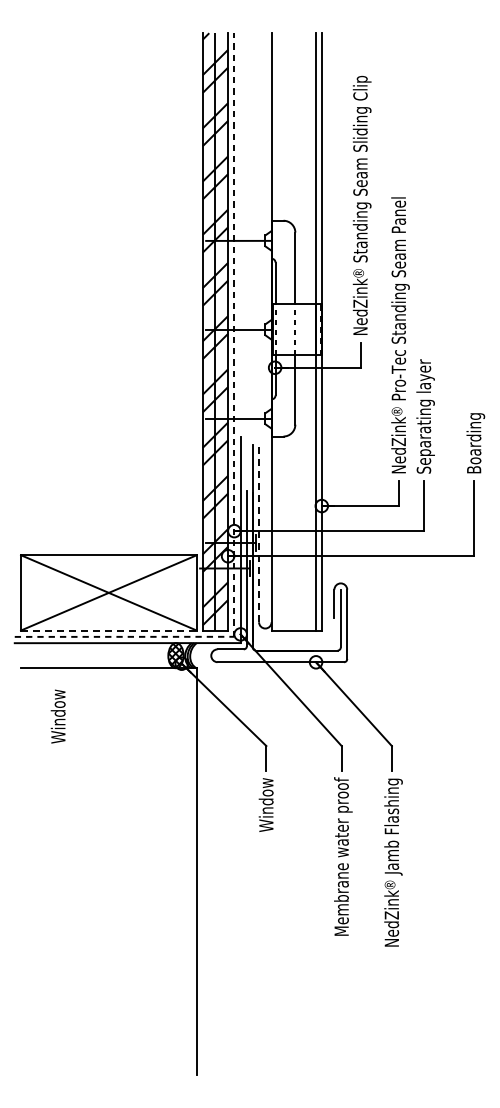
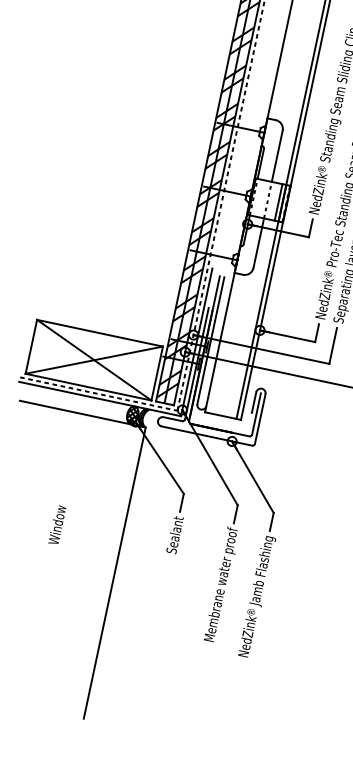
line: (310, 329) -> (278, 202), added
line: (259, 533) -> (211, 340), dashed -> solid
line: (108, 630) -> (88, 387), dashed -> solid
text: (57, 716) -> (56, 524), moved
text: (265, 804) -> (174, 535), Window -> Sealant

